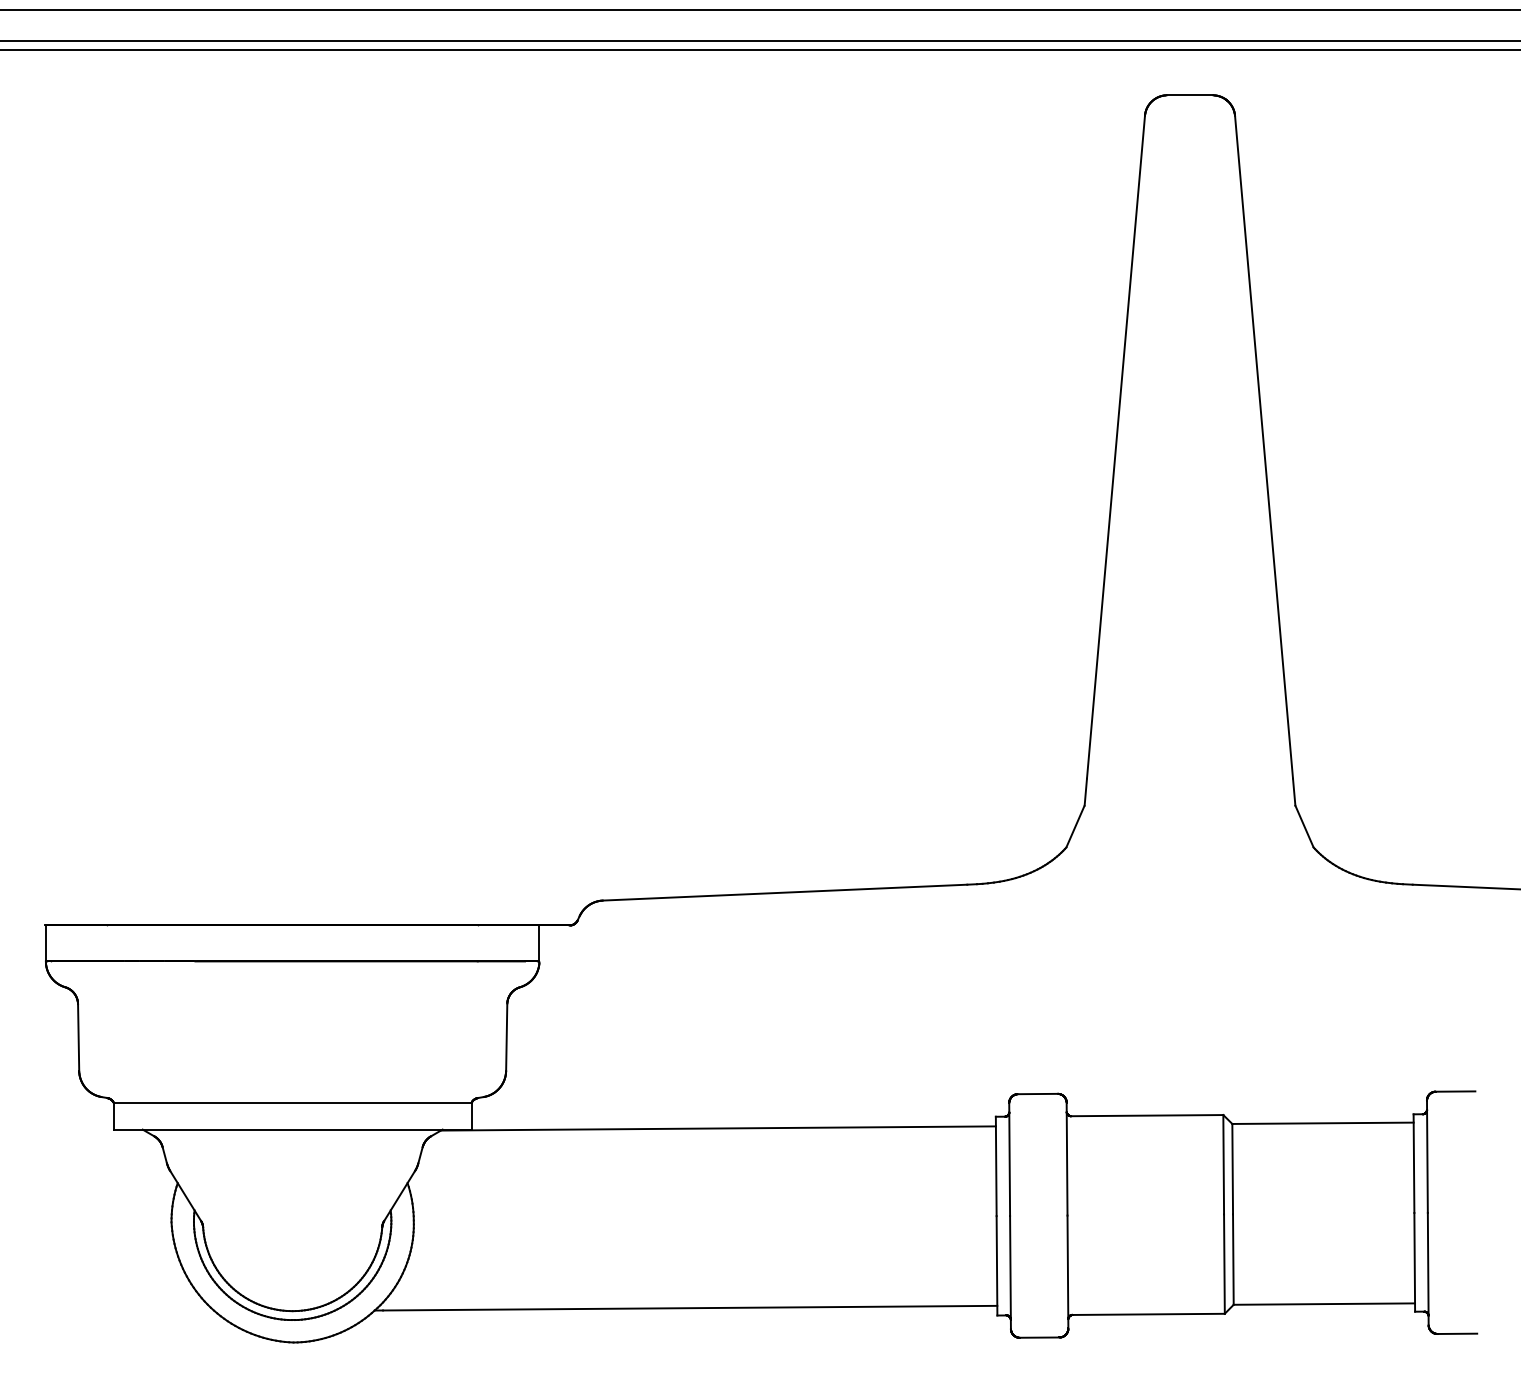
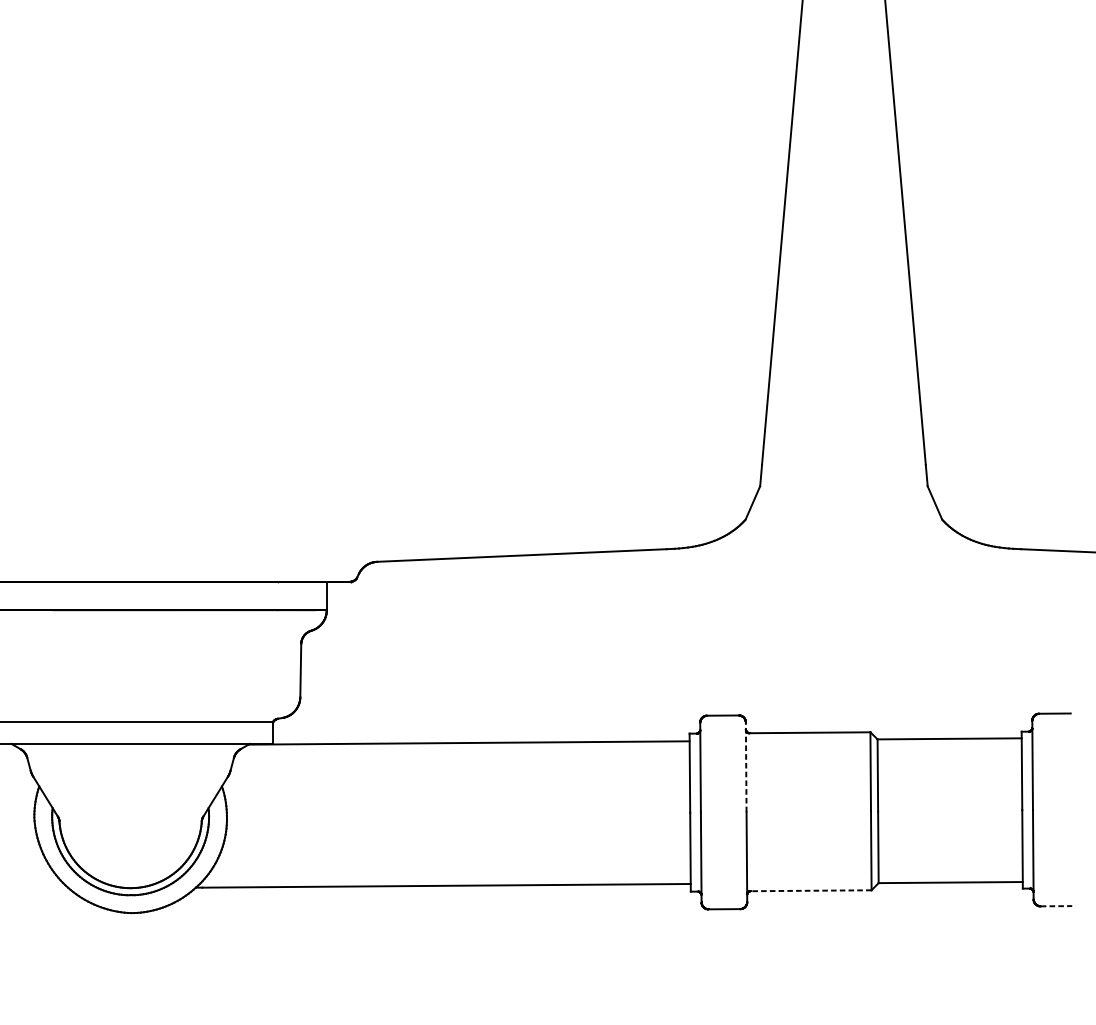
line: (1067, 1158) -> (746, 766), solid -> dashed
line: (1148, 1314) -> (810, 890), solid -> dashed
line: (1457, 1333) -> (1056, 905), solid -> dashed

